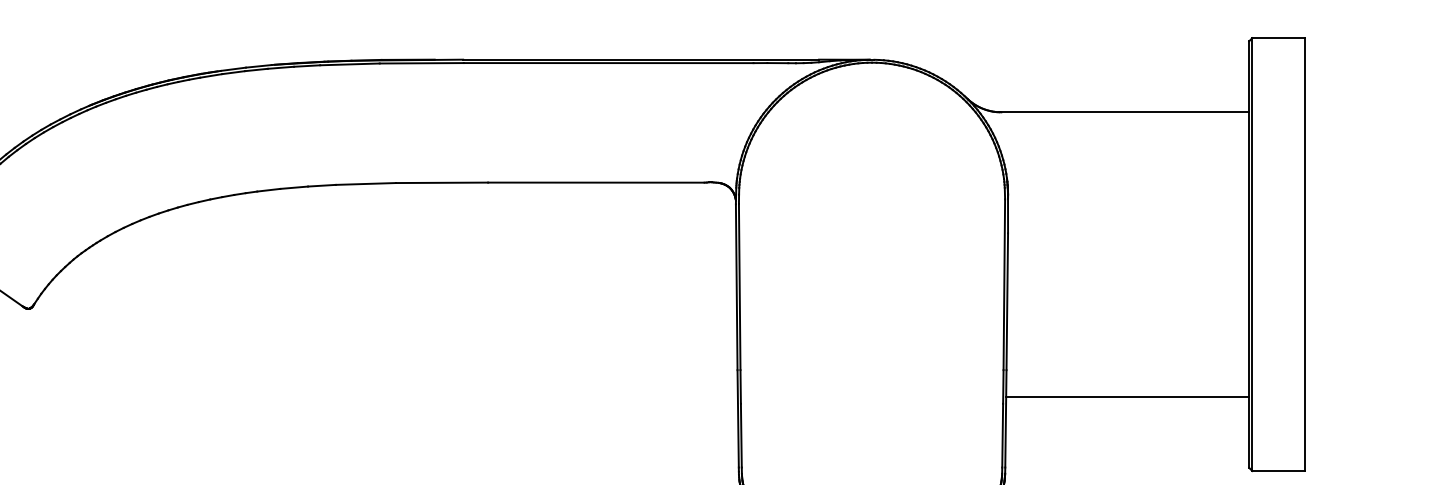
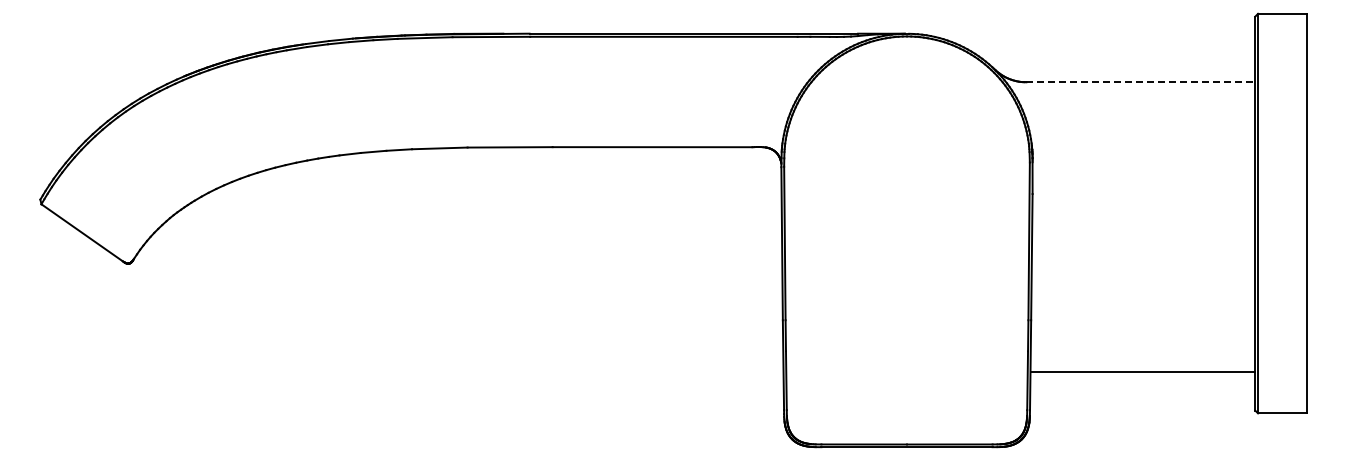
line: (1126, 112) -> (1141, 82), solid -> dashed
line: (1127, 396) -> (1142, 371), moved

